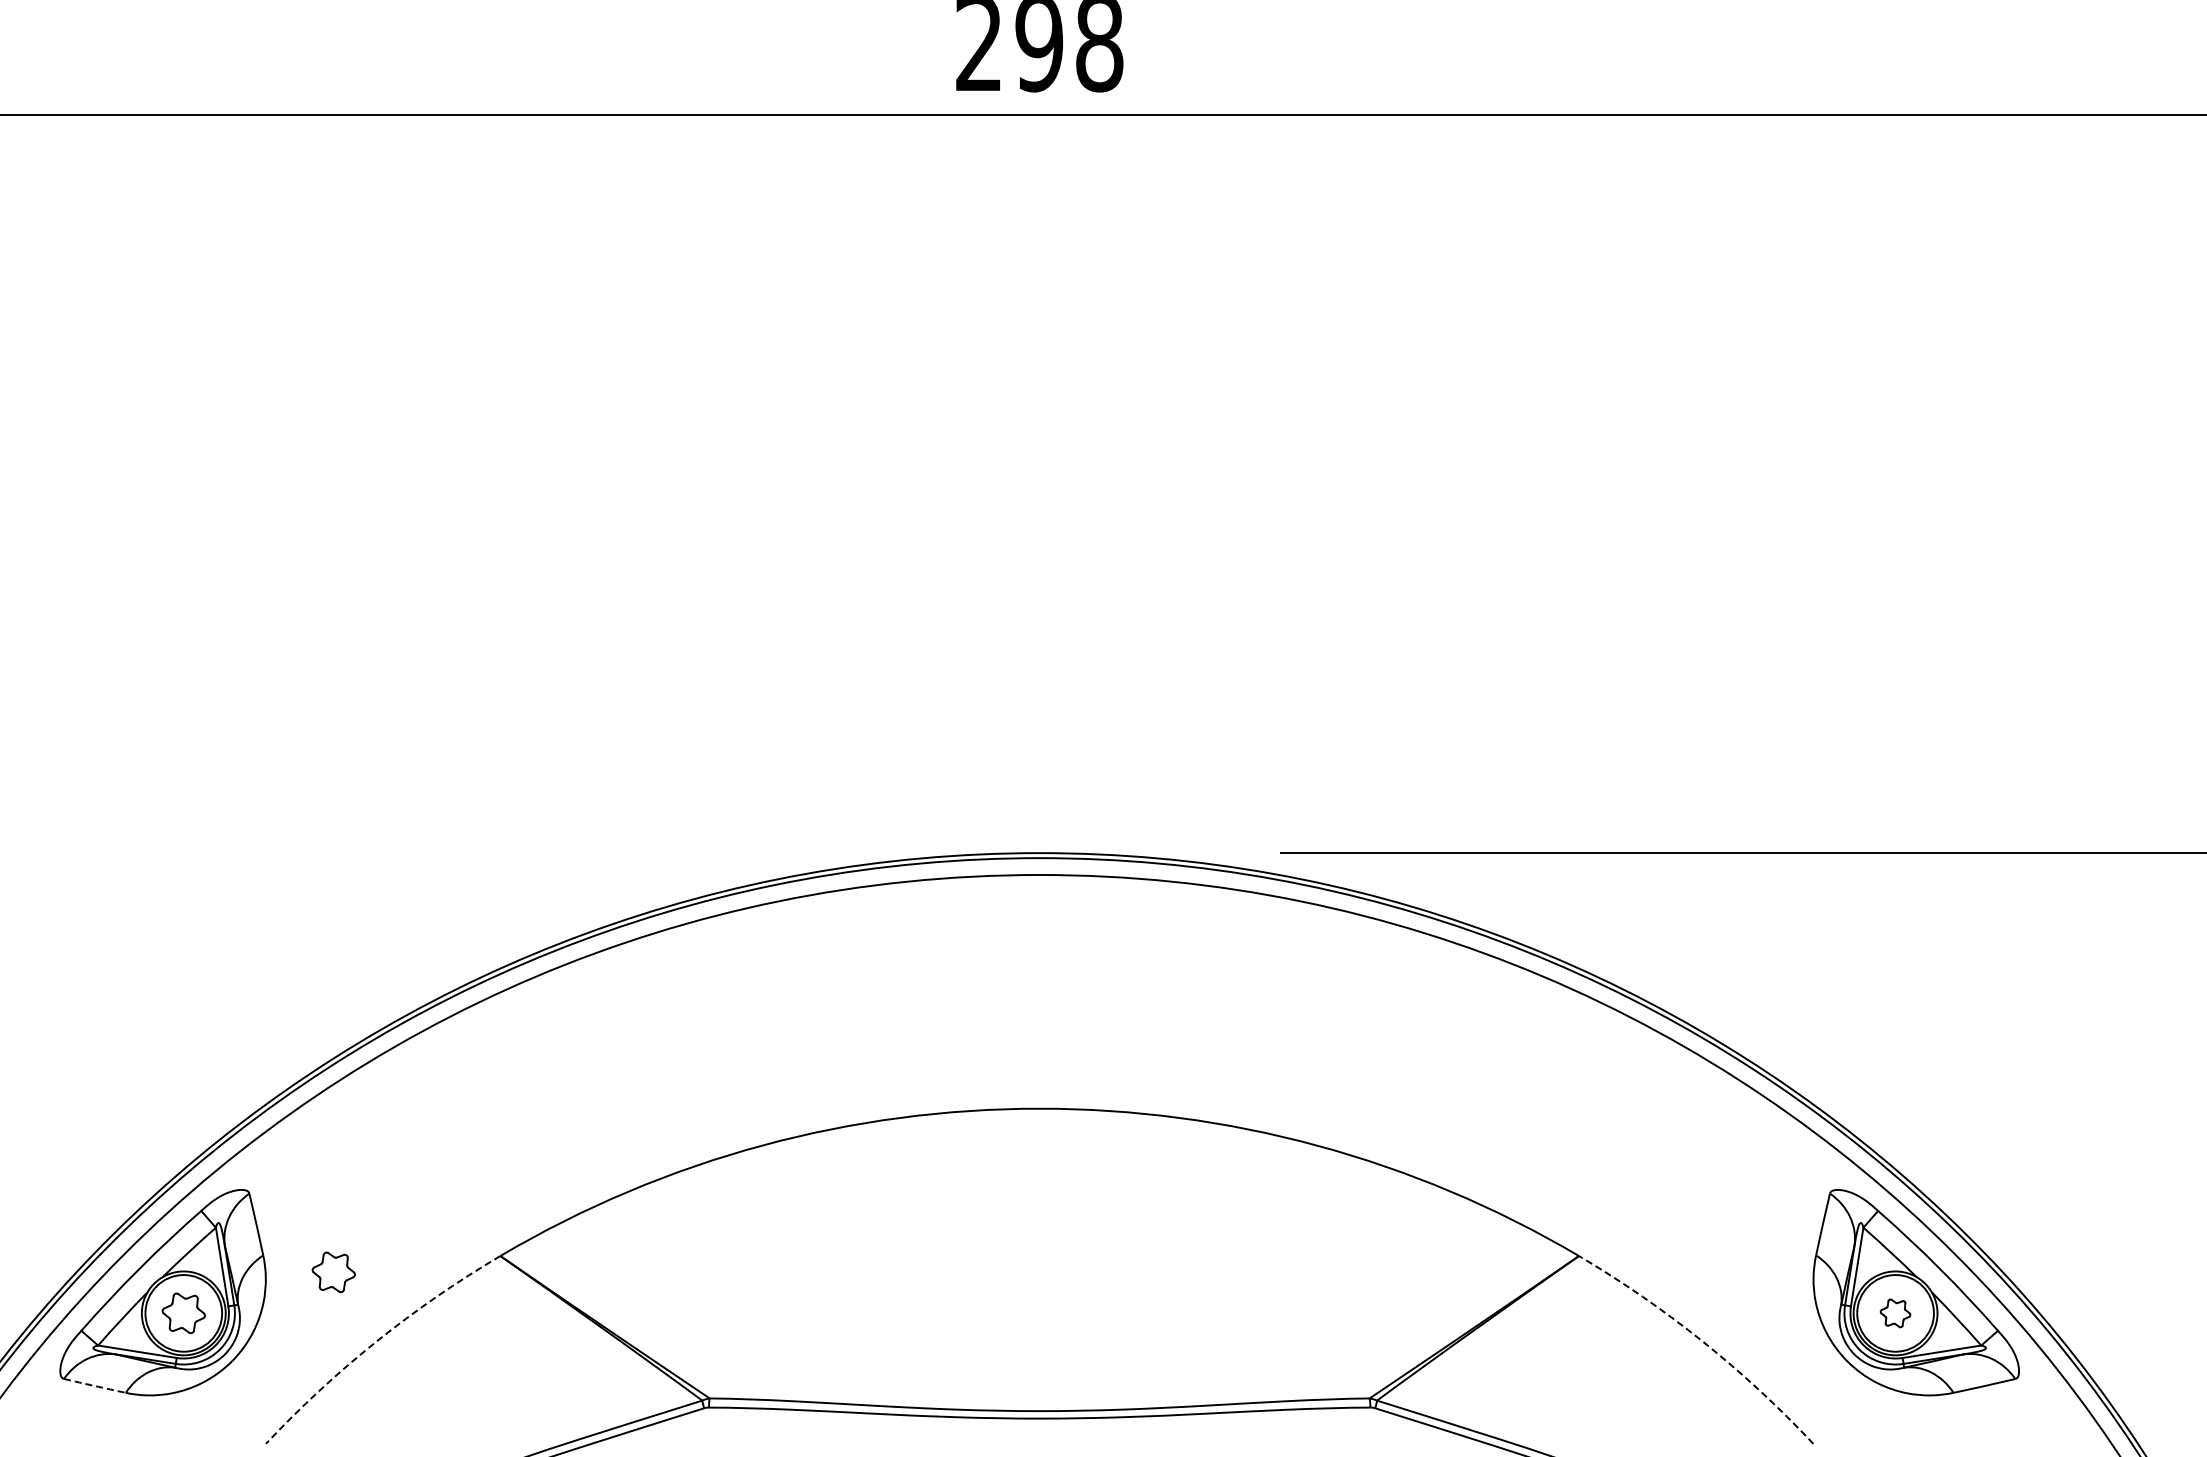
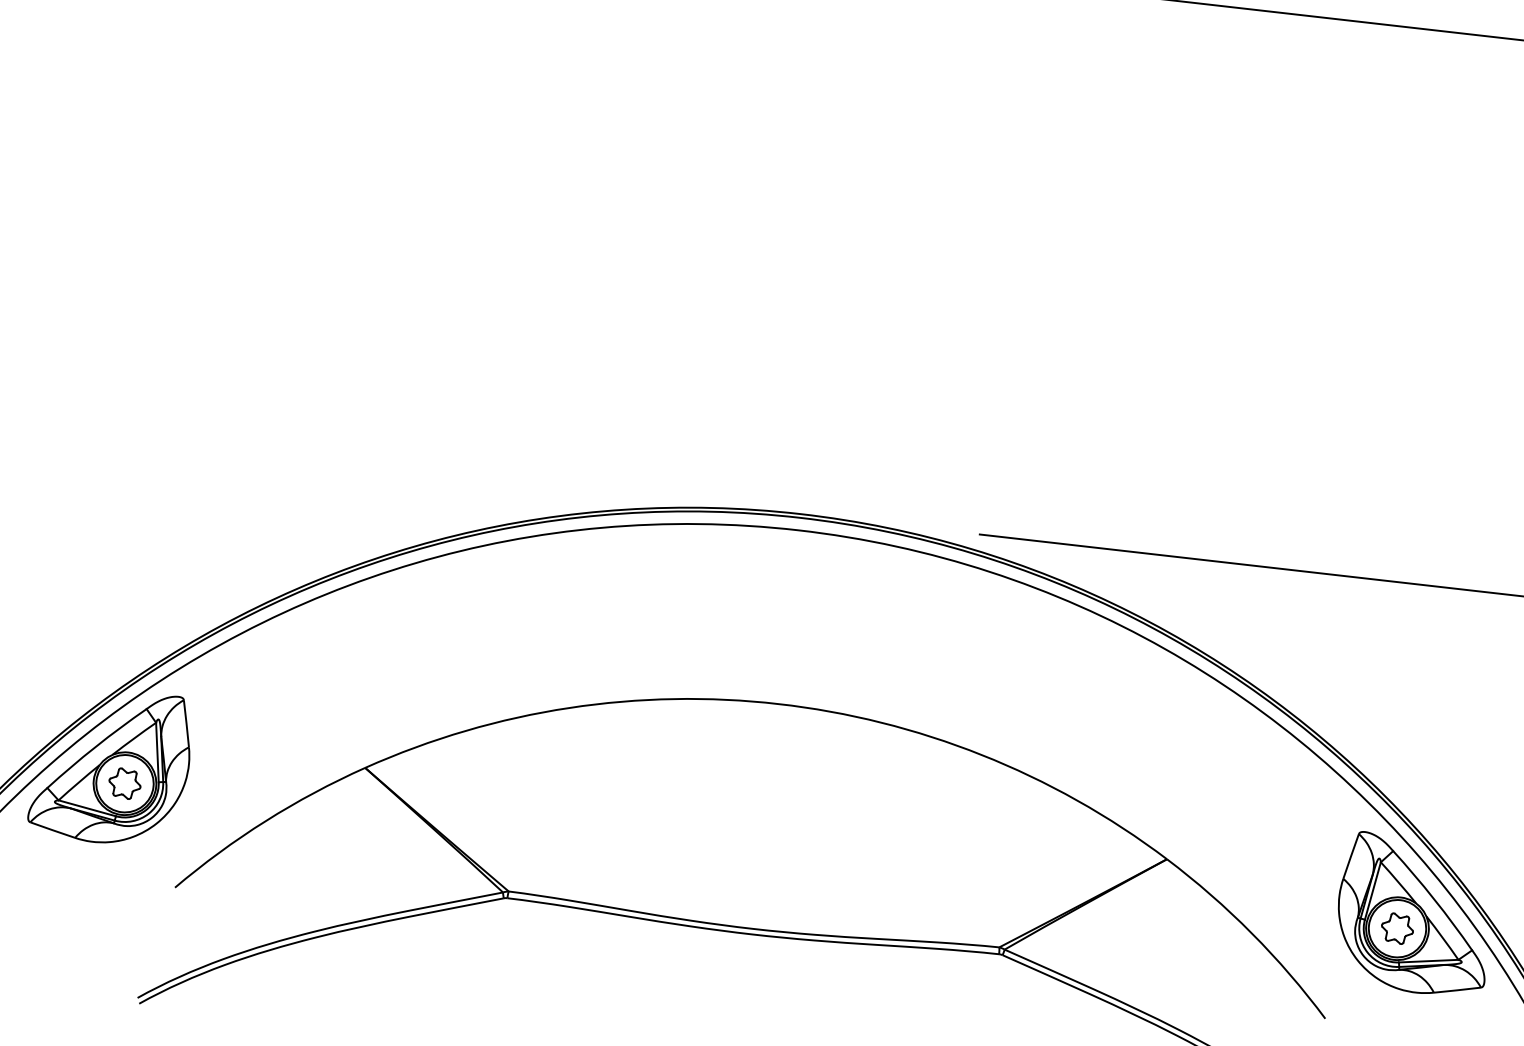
part: (333, 1272) -> (239, 766), removed
part: (1895, 1313) -> (1397, 928), size x1.43
arc: (376, 1341) -> (265, 820), dashed -> solid
arc: (1702, 1341) -> (1251, 933), dashed -> solid
arc: (94, 1386) -> (52, 830), dashed -> solid

